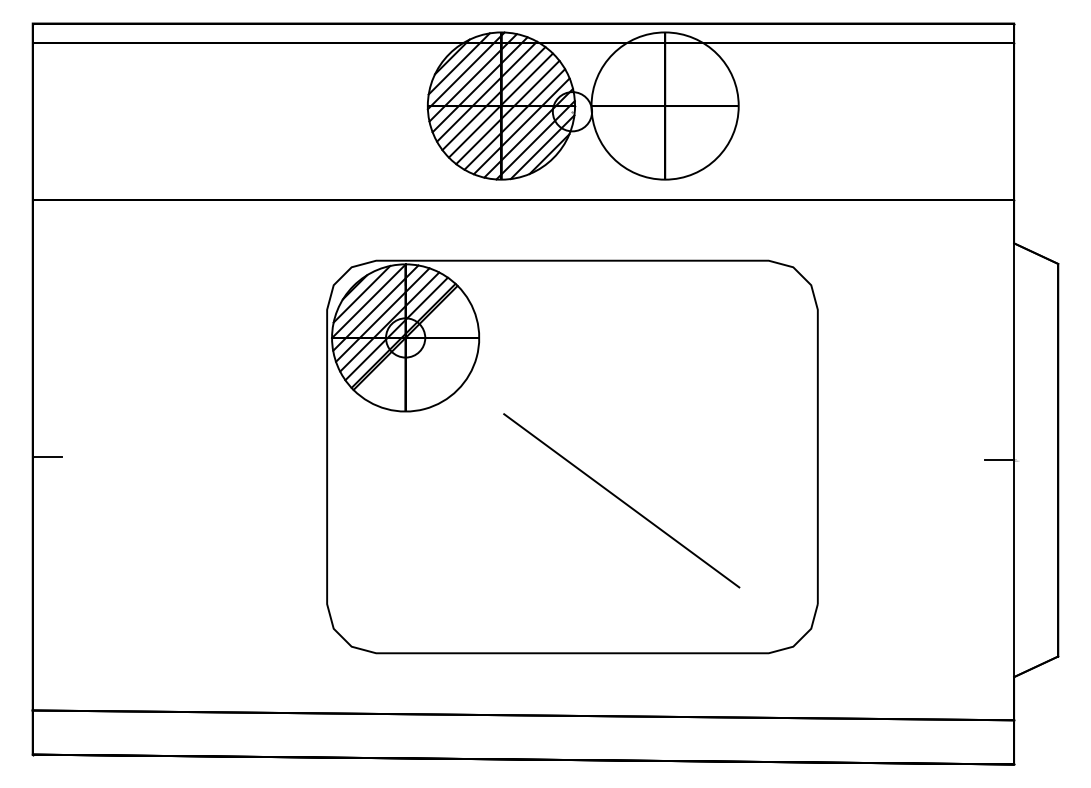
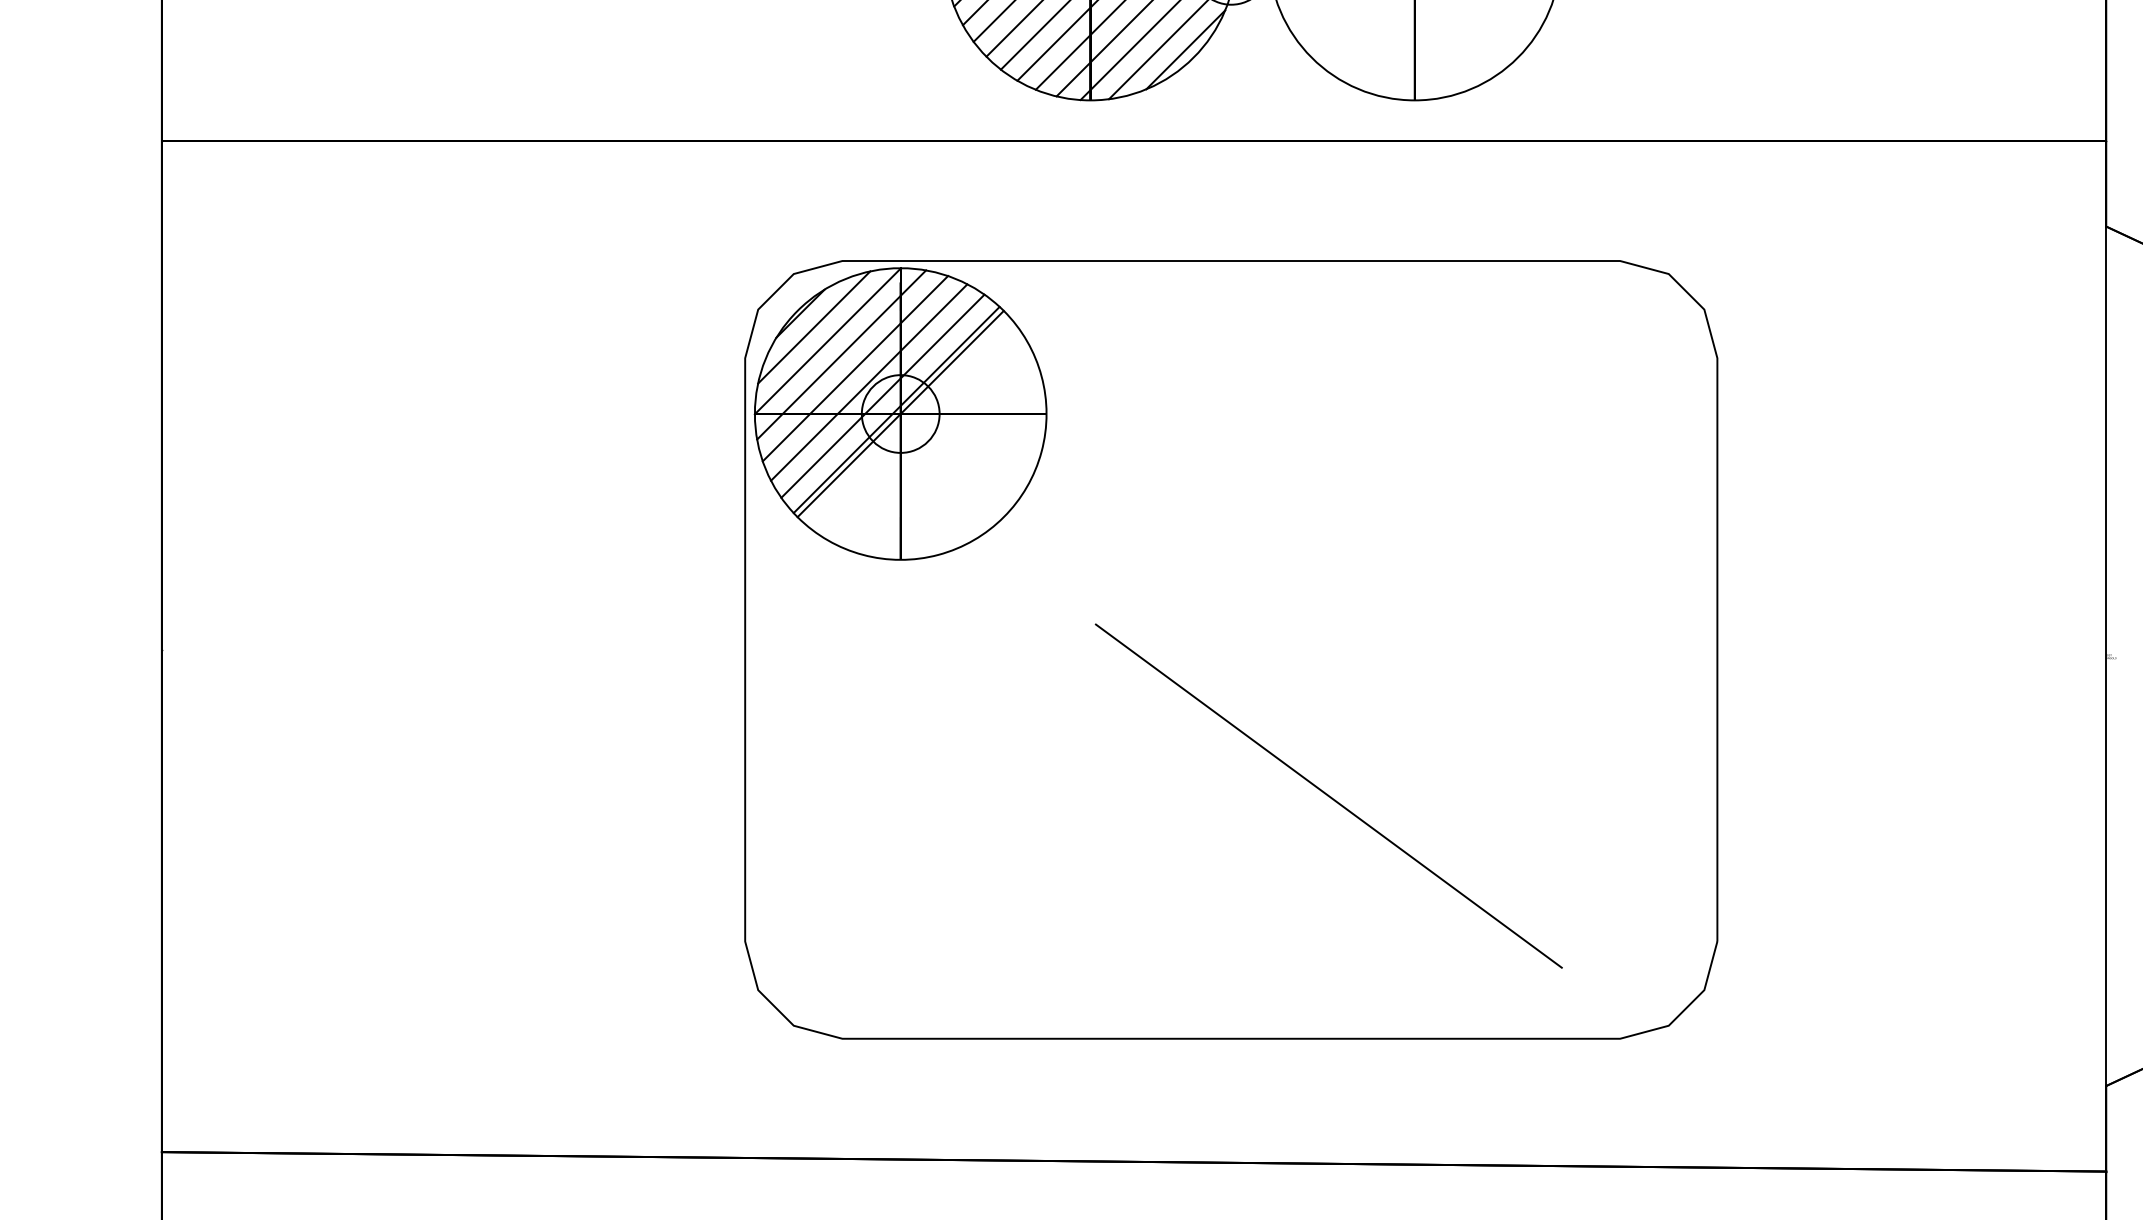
line: (47, 457) -> (191, 650), removed
line: (999, 460) -> (2077, 656), removed
line: (621, 500) -> (1328, 795), moved

